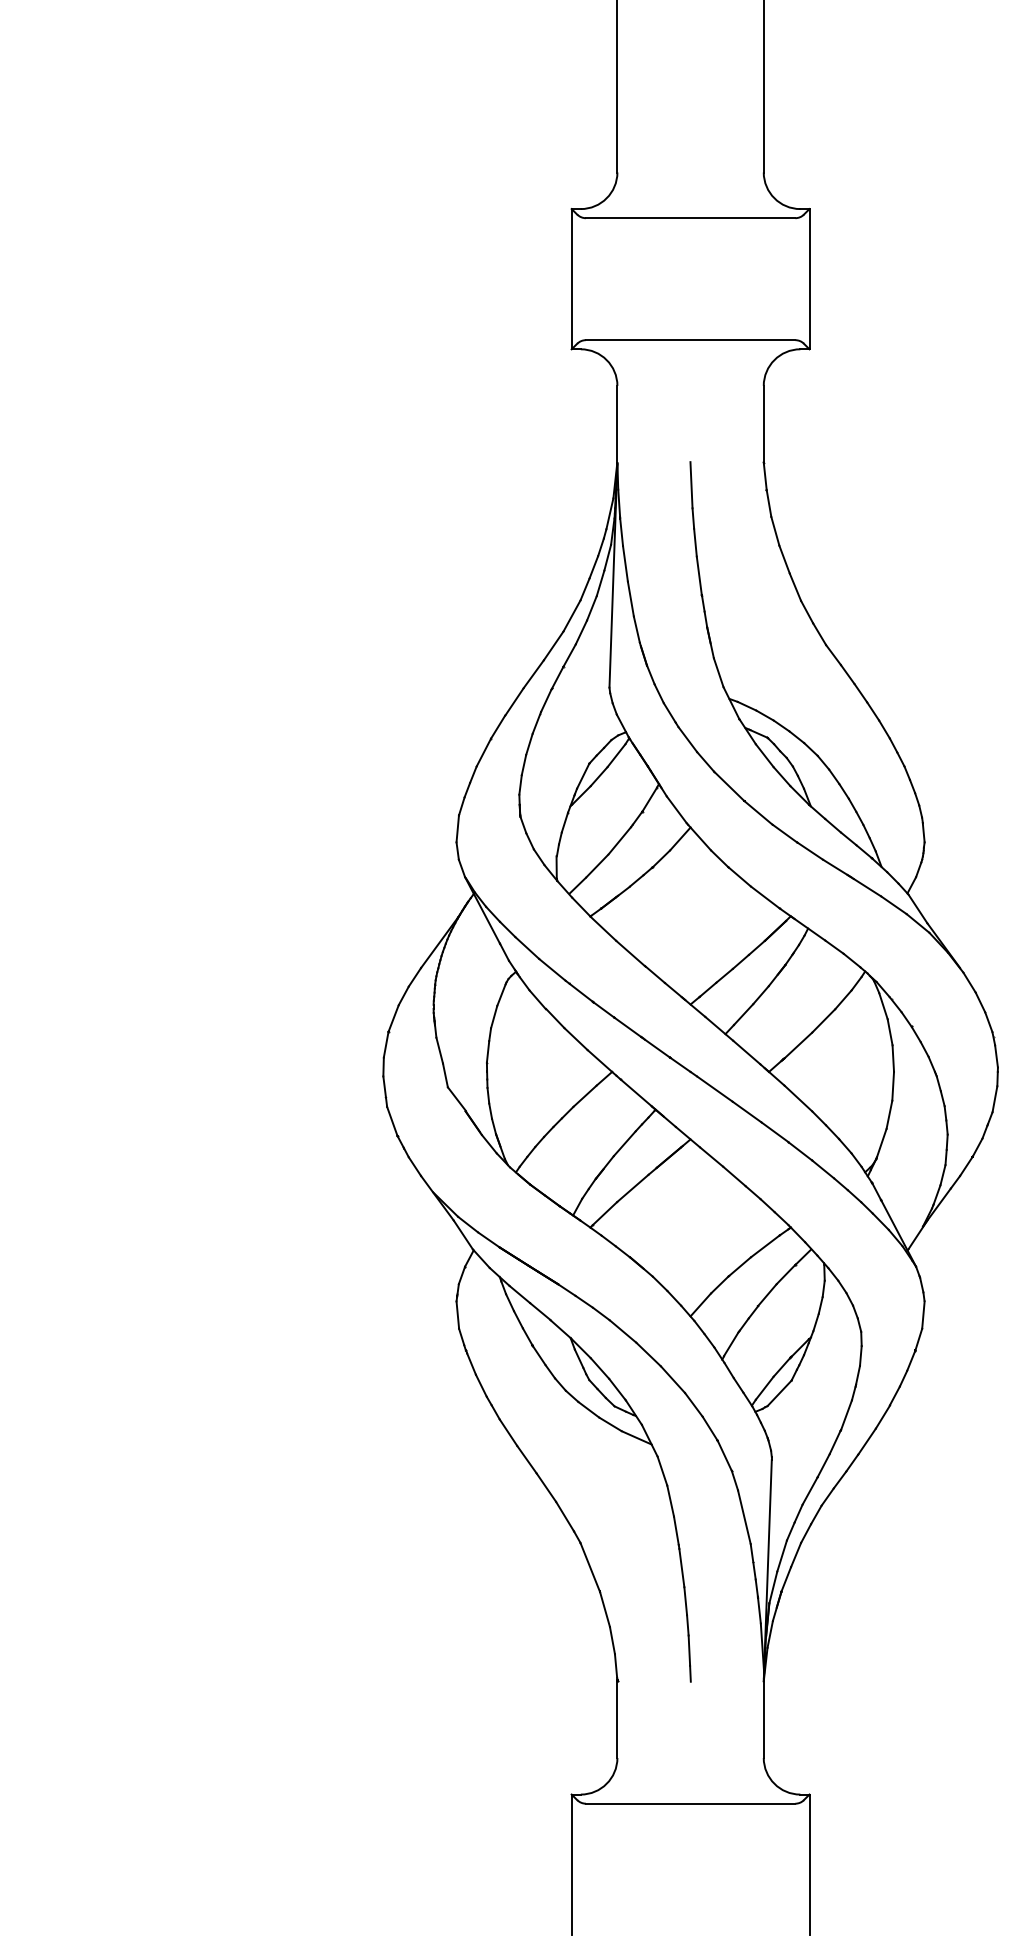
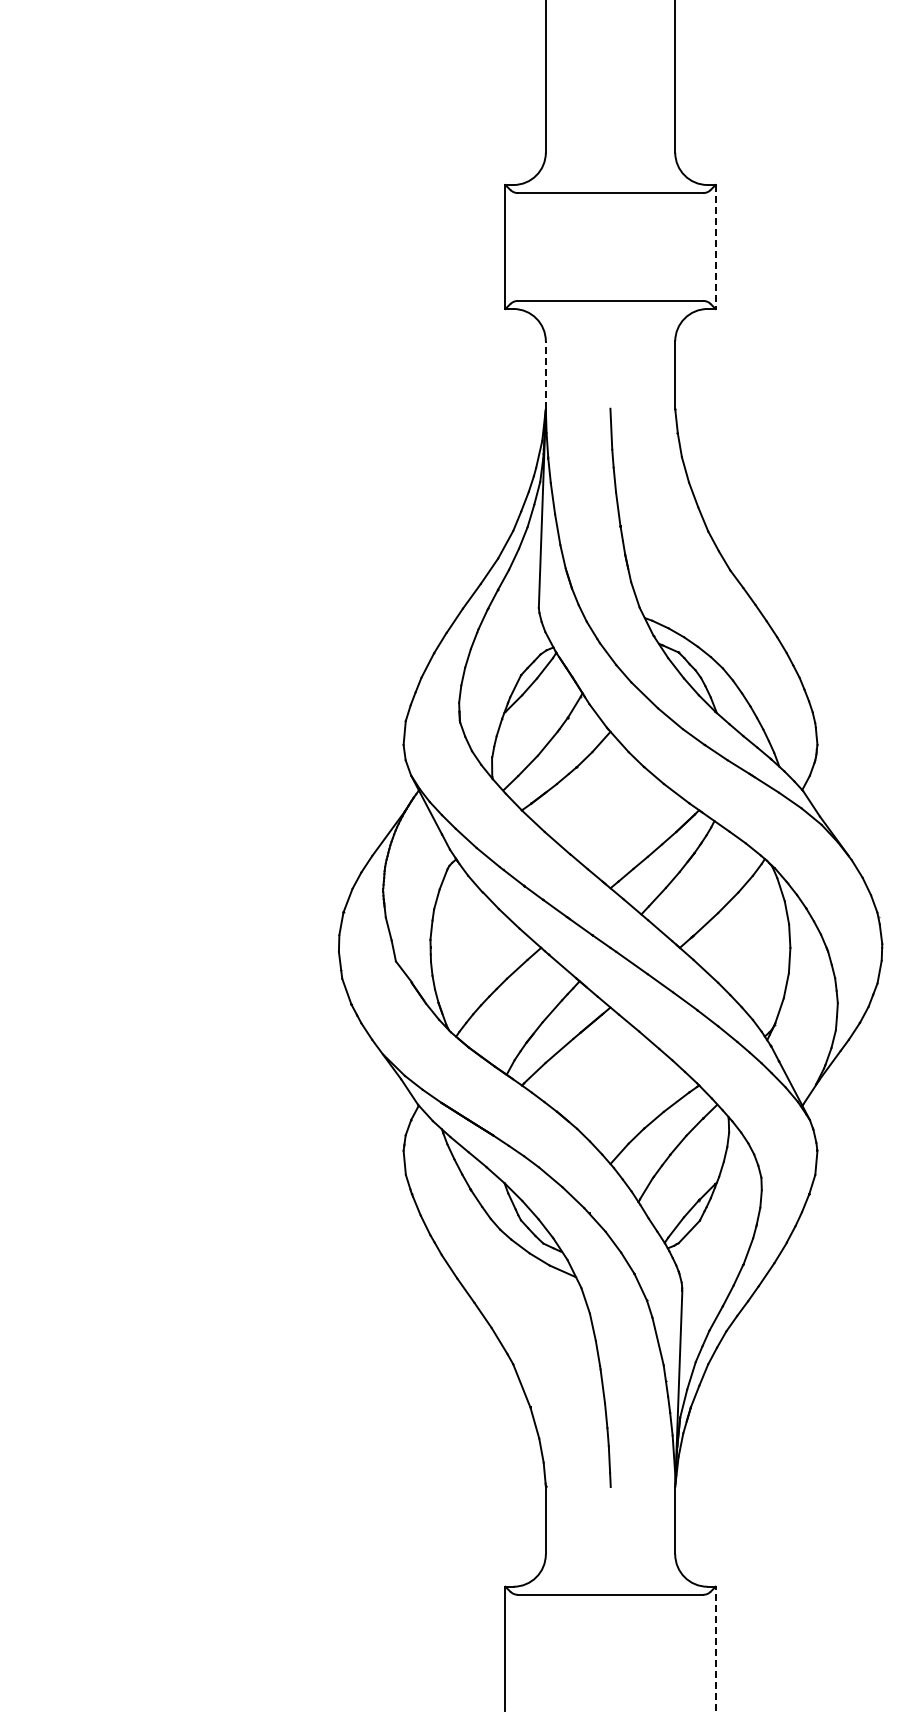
line: (809, 279) -> (715, 247), solid -> dashed
line: (617, 424) -> (545, 375), solid -> dashed
line: (809, 1864) -> (715, 1648), solid -> dashed

